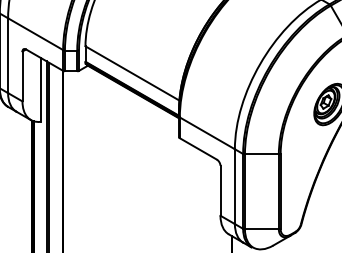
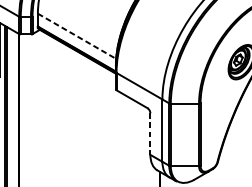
line: (132, 73) -> (77, 36), solid -> dashed
line: (220, 190) -> (150, 133), solid -> dashed

